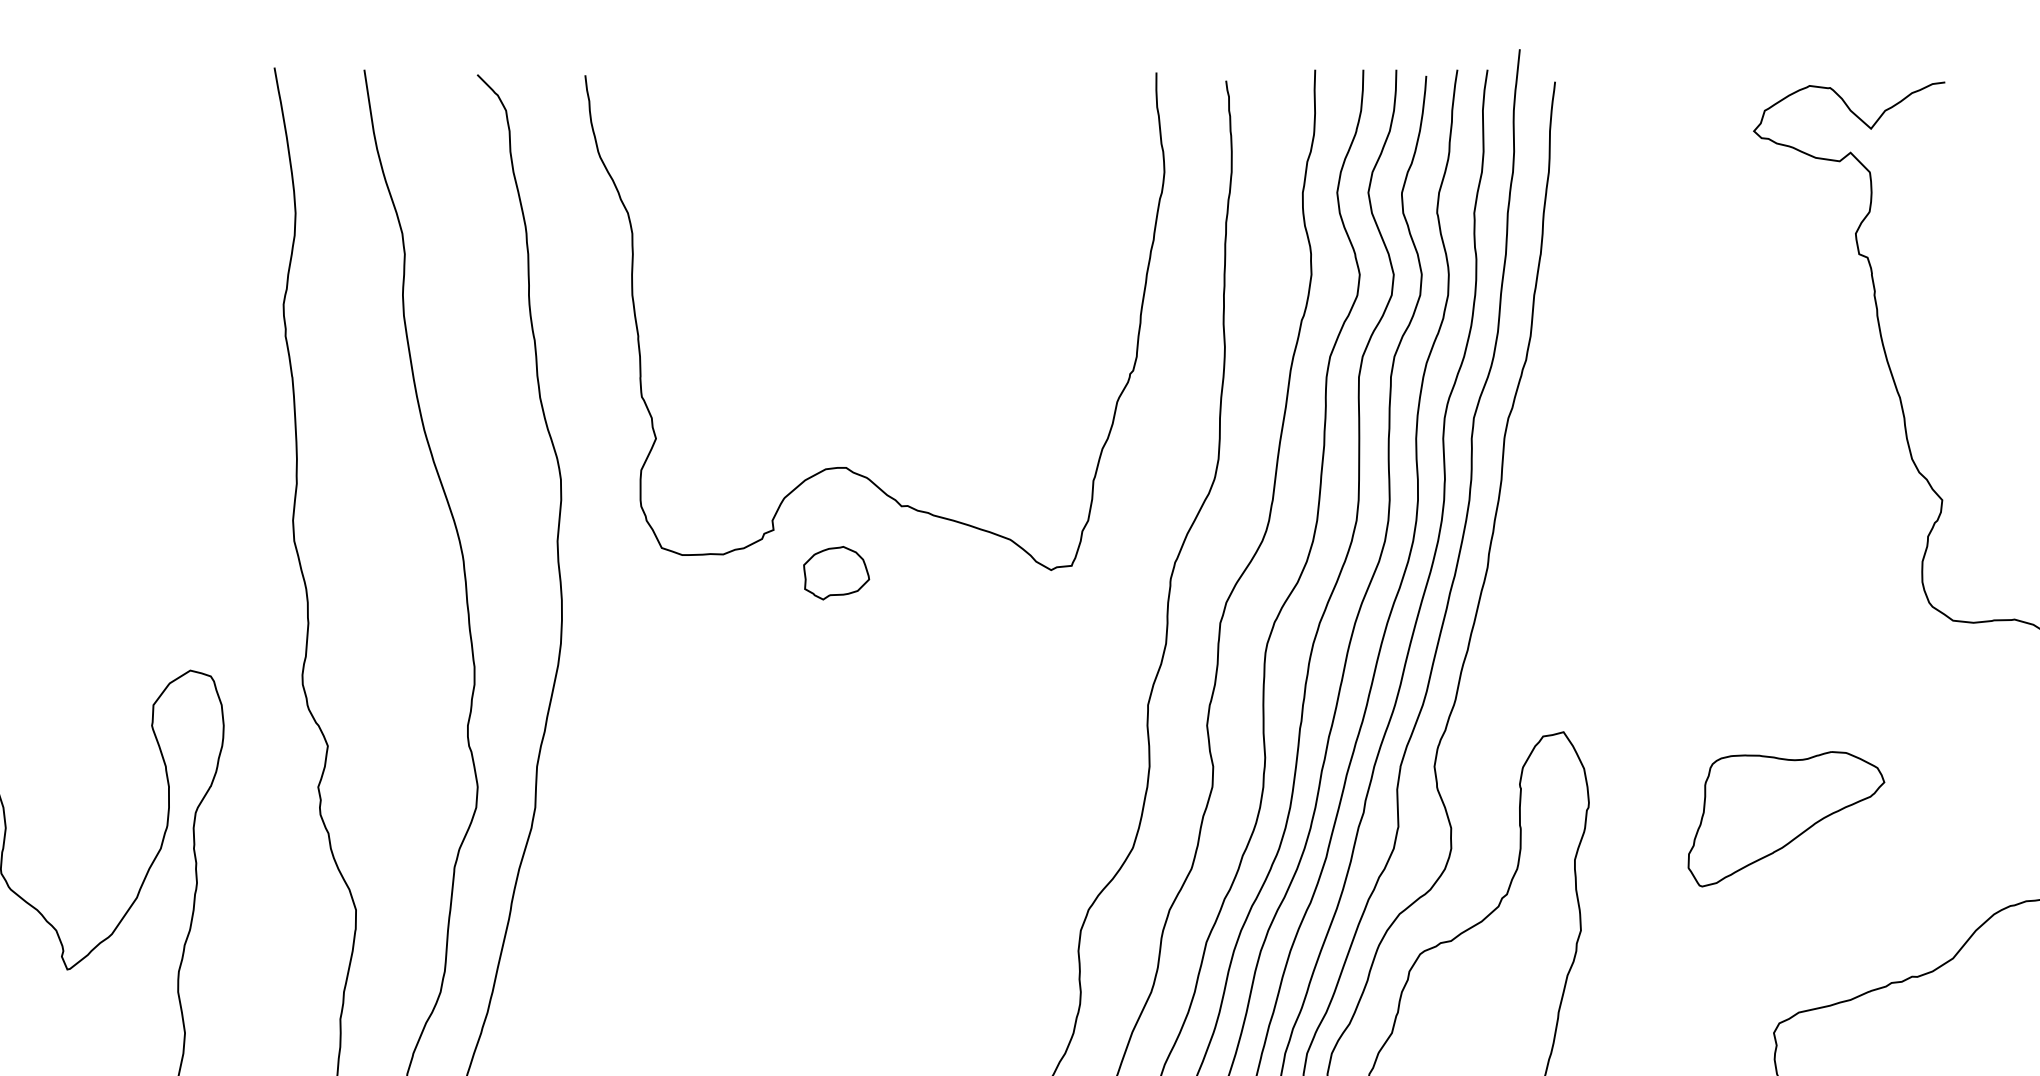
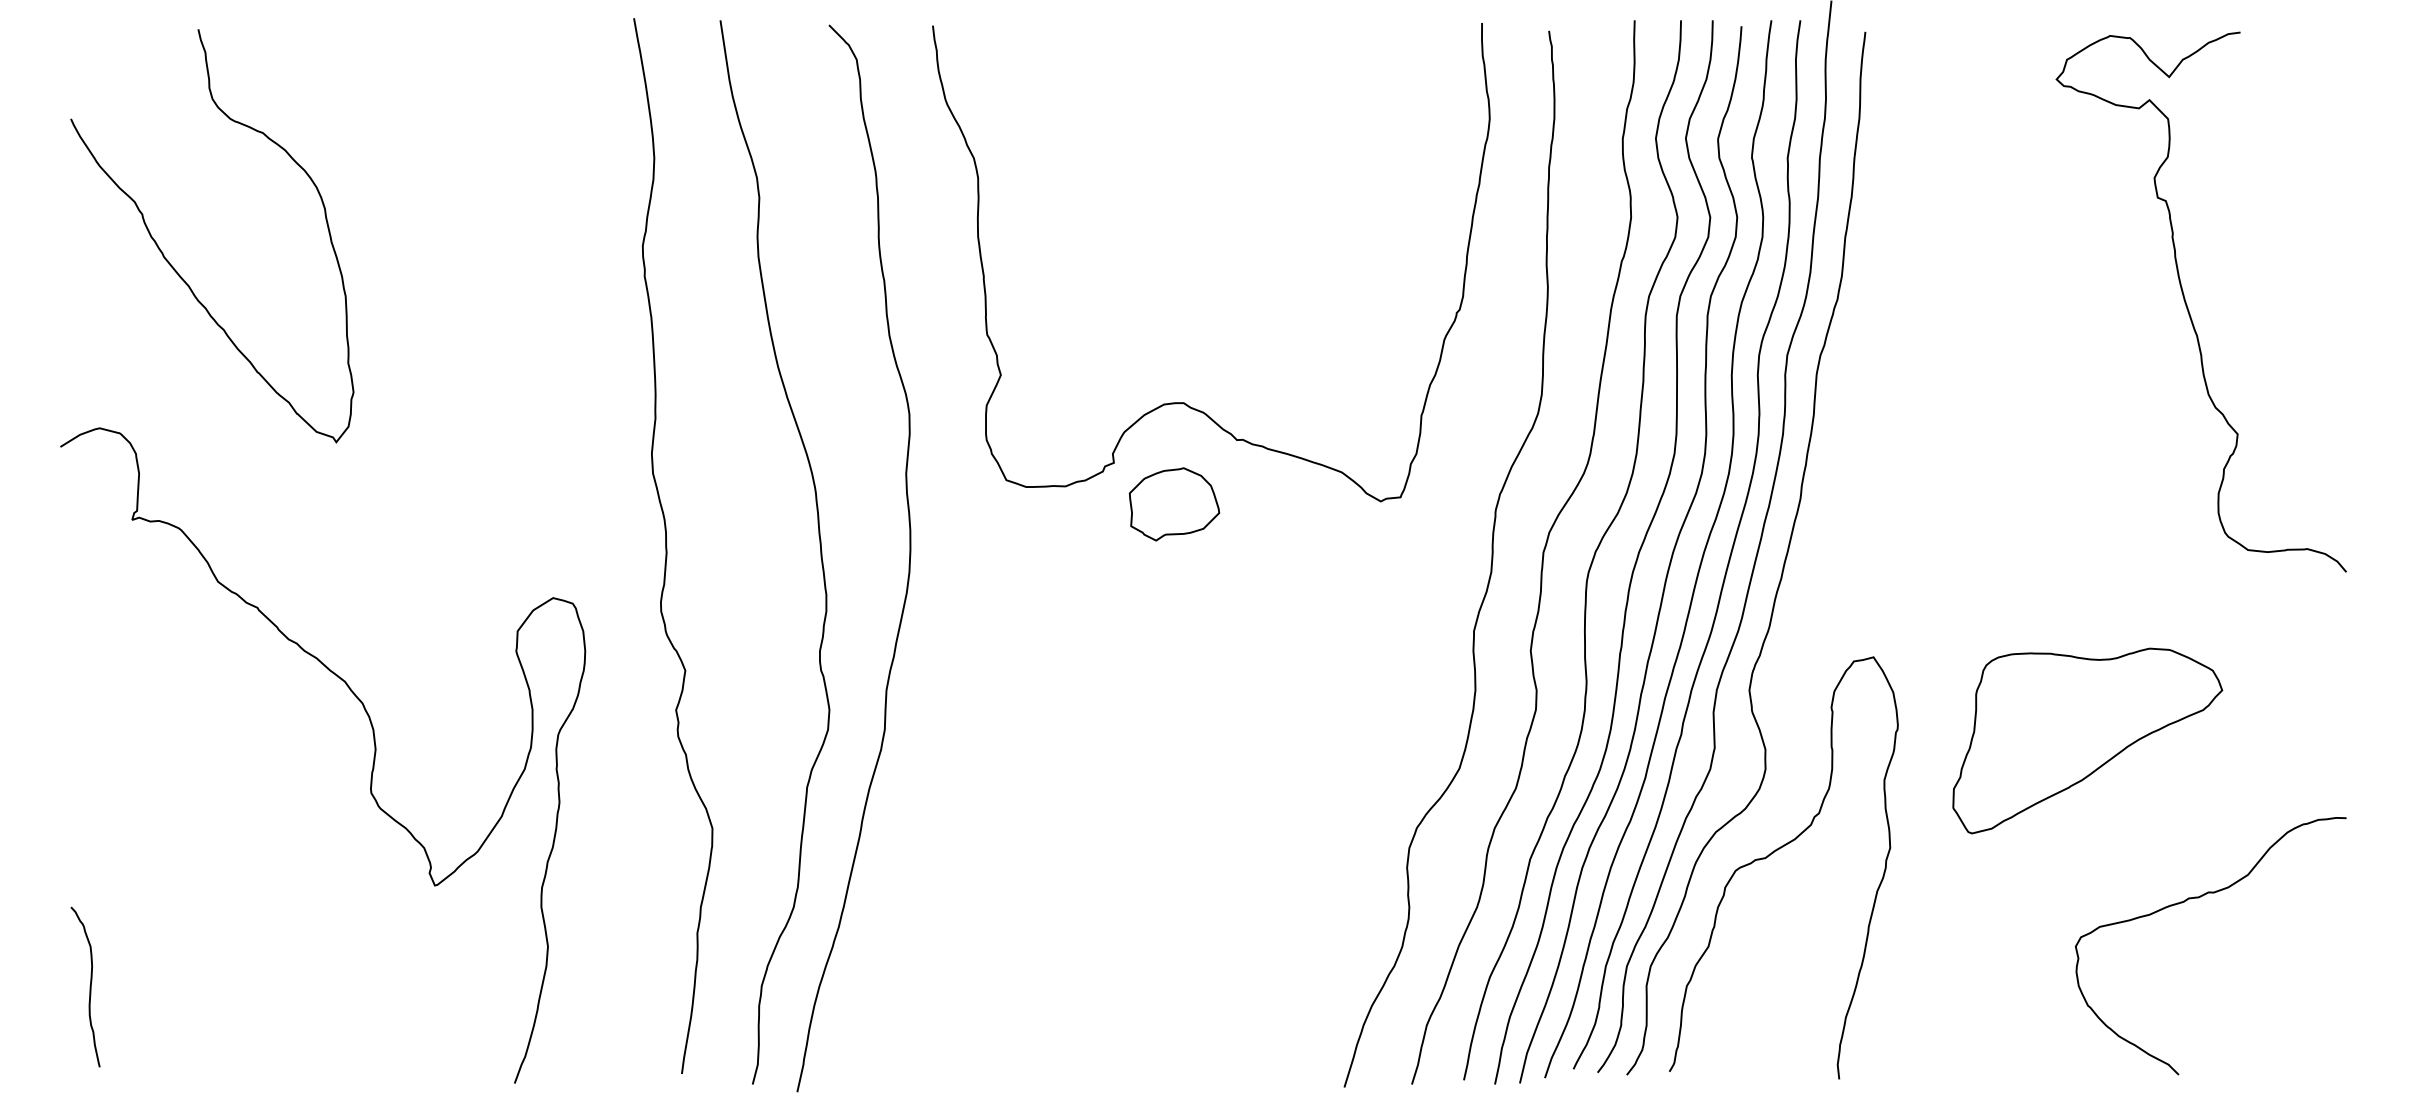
part: (836, 573) -> (1174, 504), size x1.43
part: (1786, 818) -> (2087, 740), size x1.43

